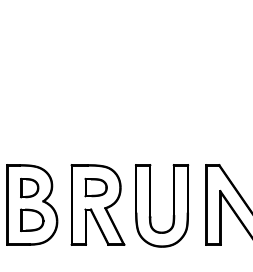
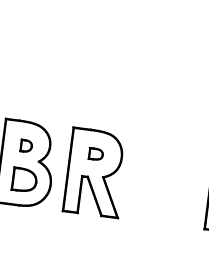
part: (95, 187) -> (95, 154), size x0.6
part: (29, 188) -> (26, 146), size x0.6
part: (173, 205) -> (175, 183), removed

